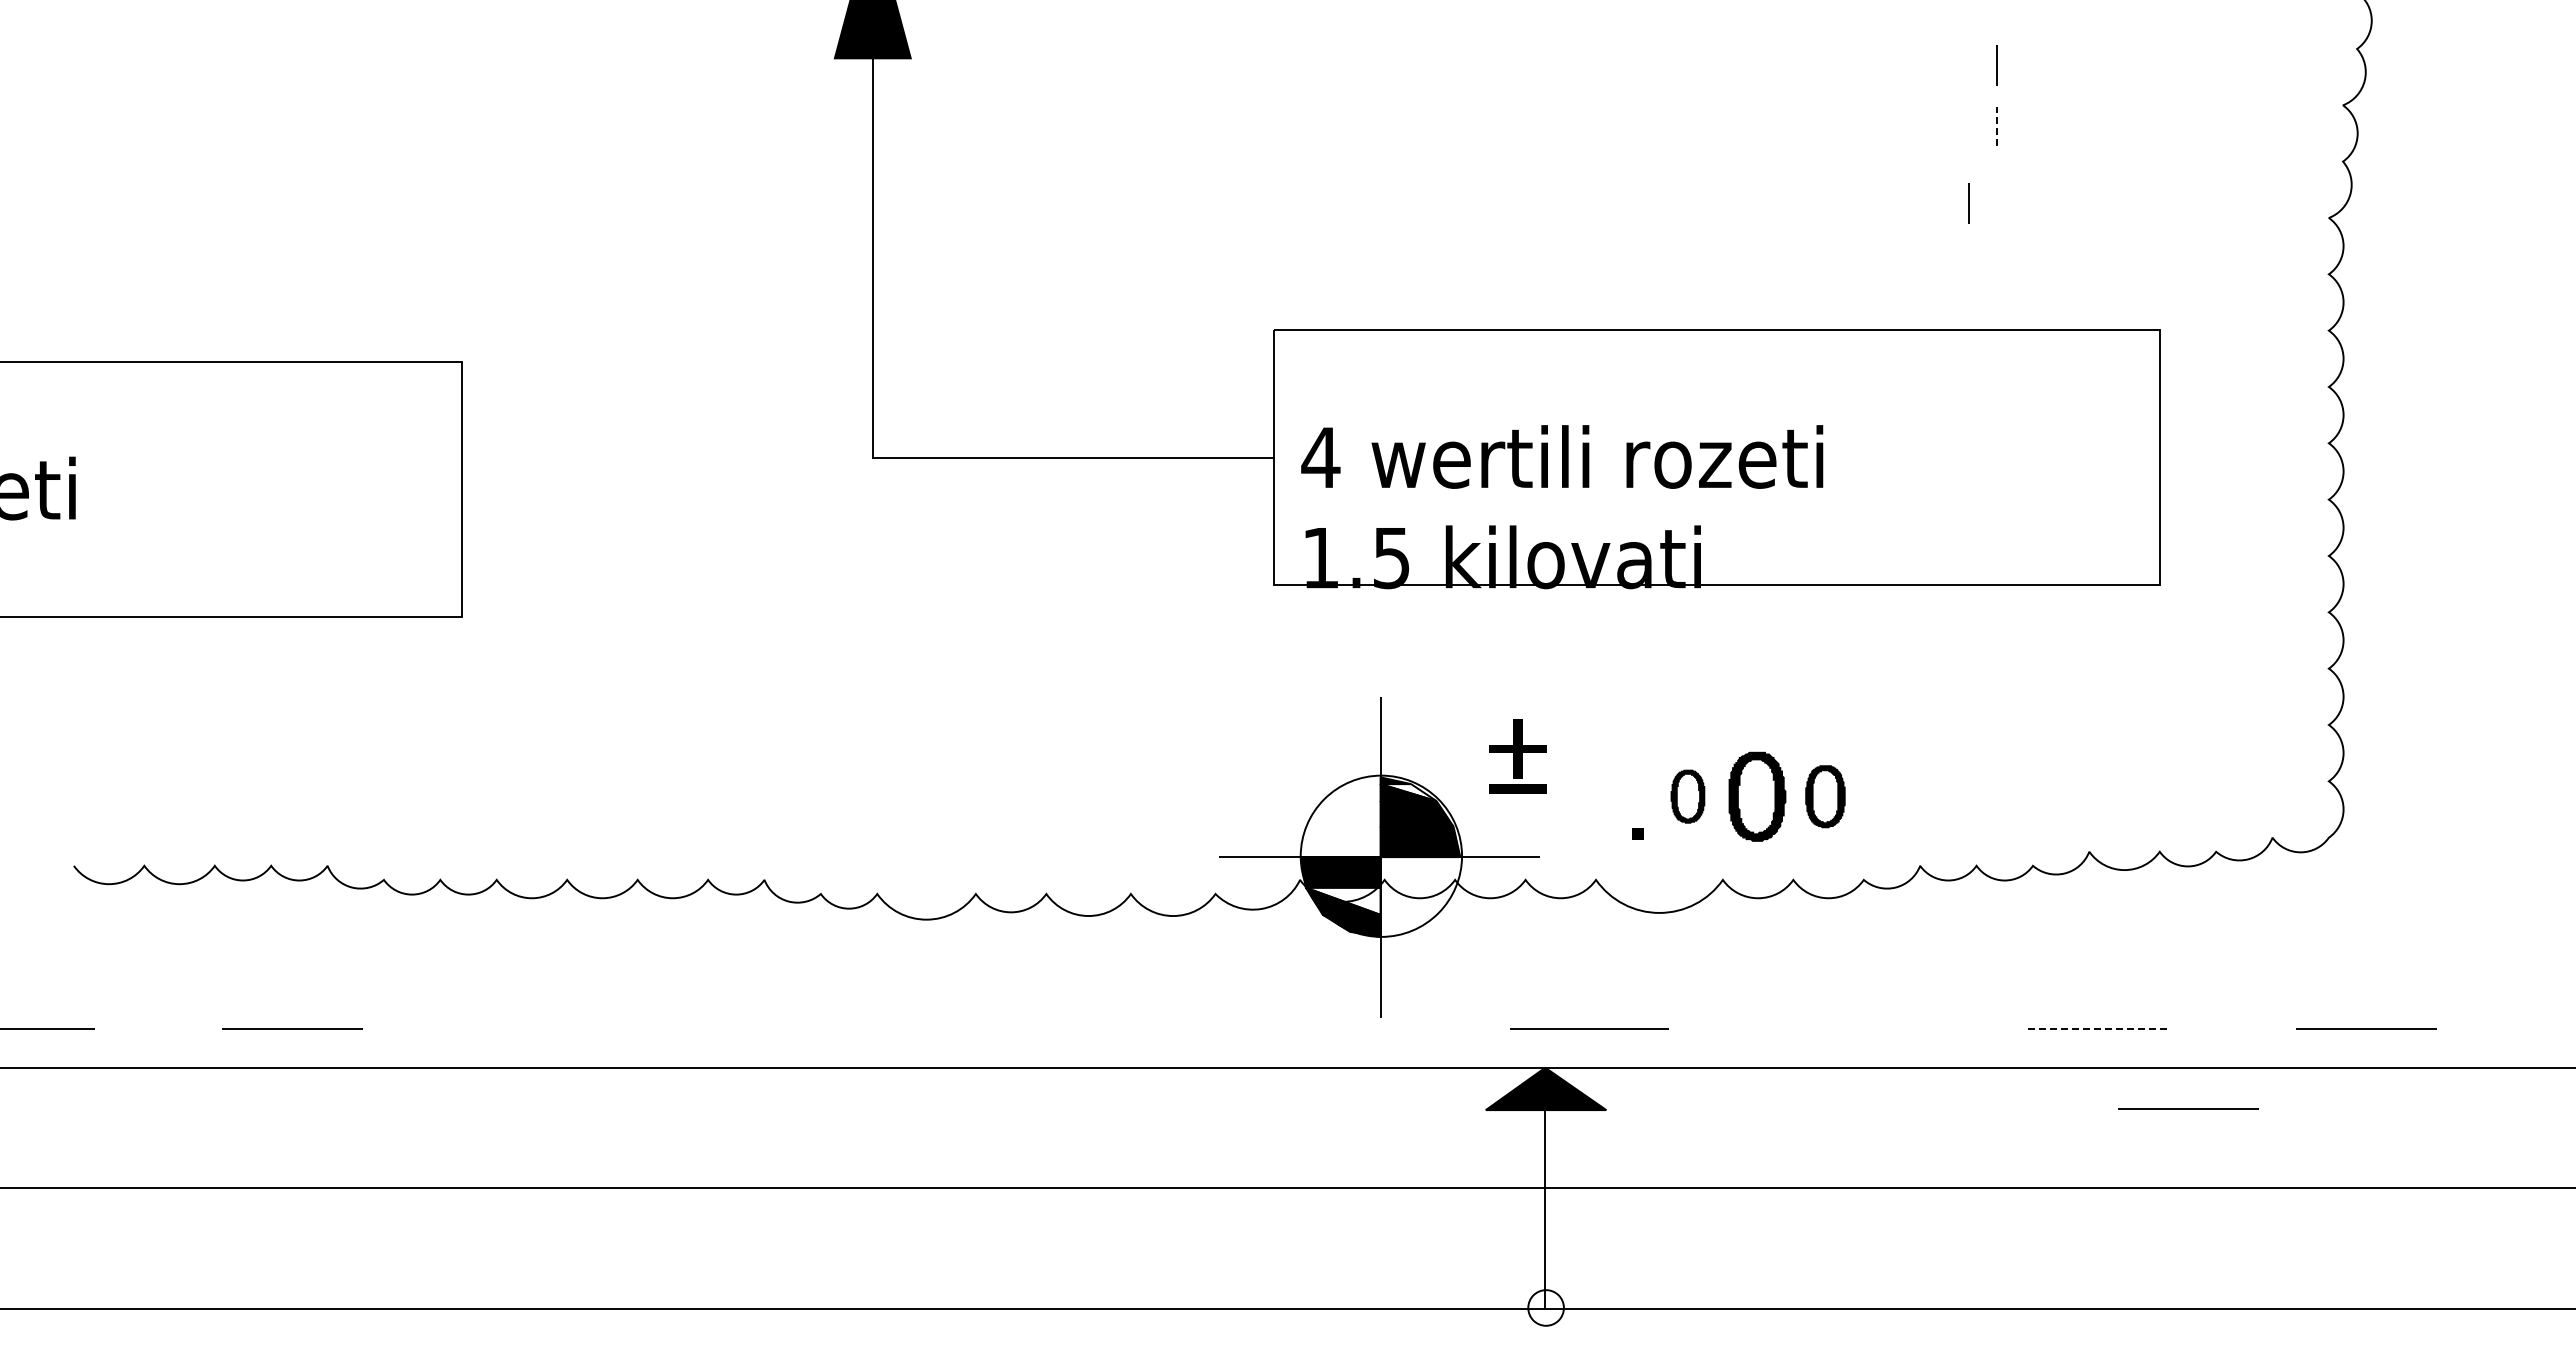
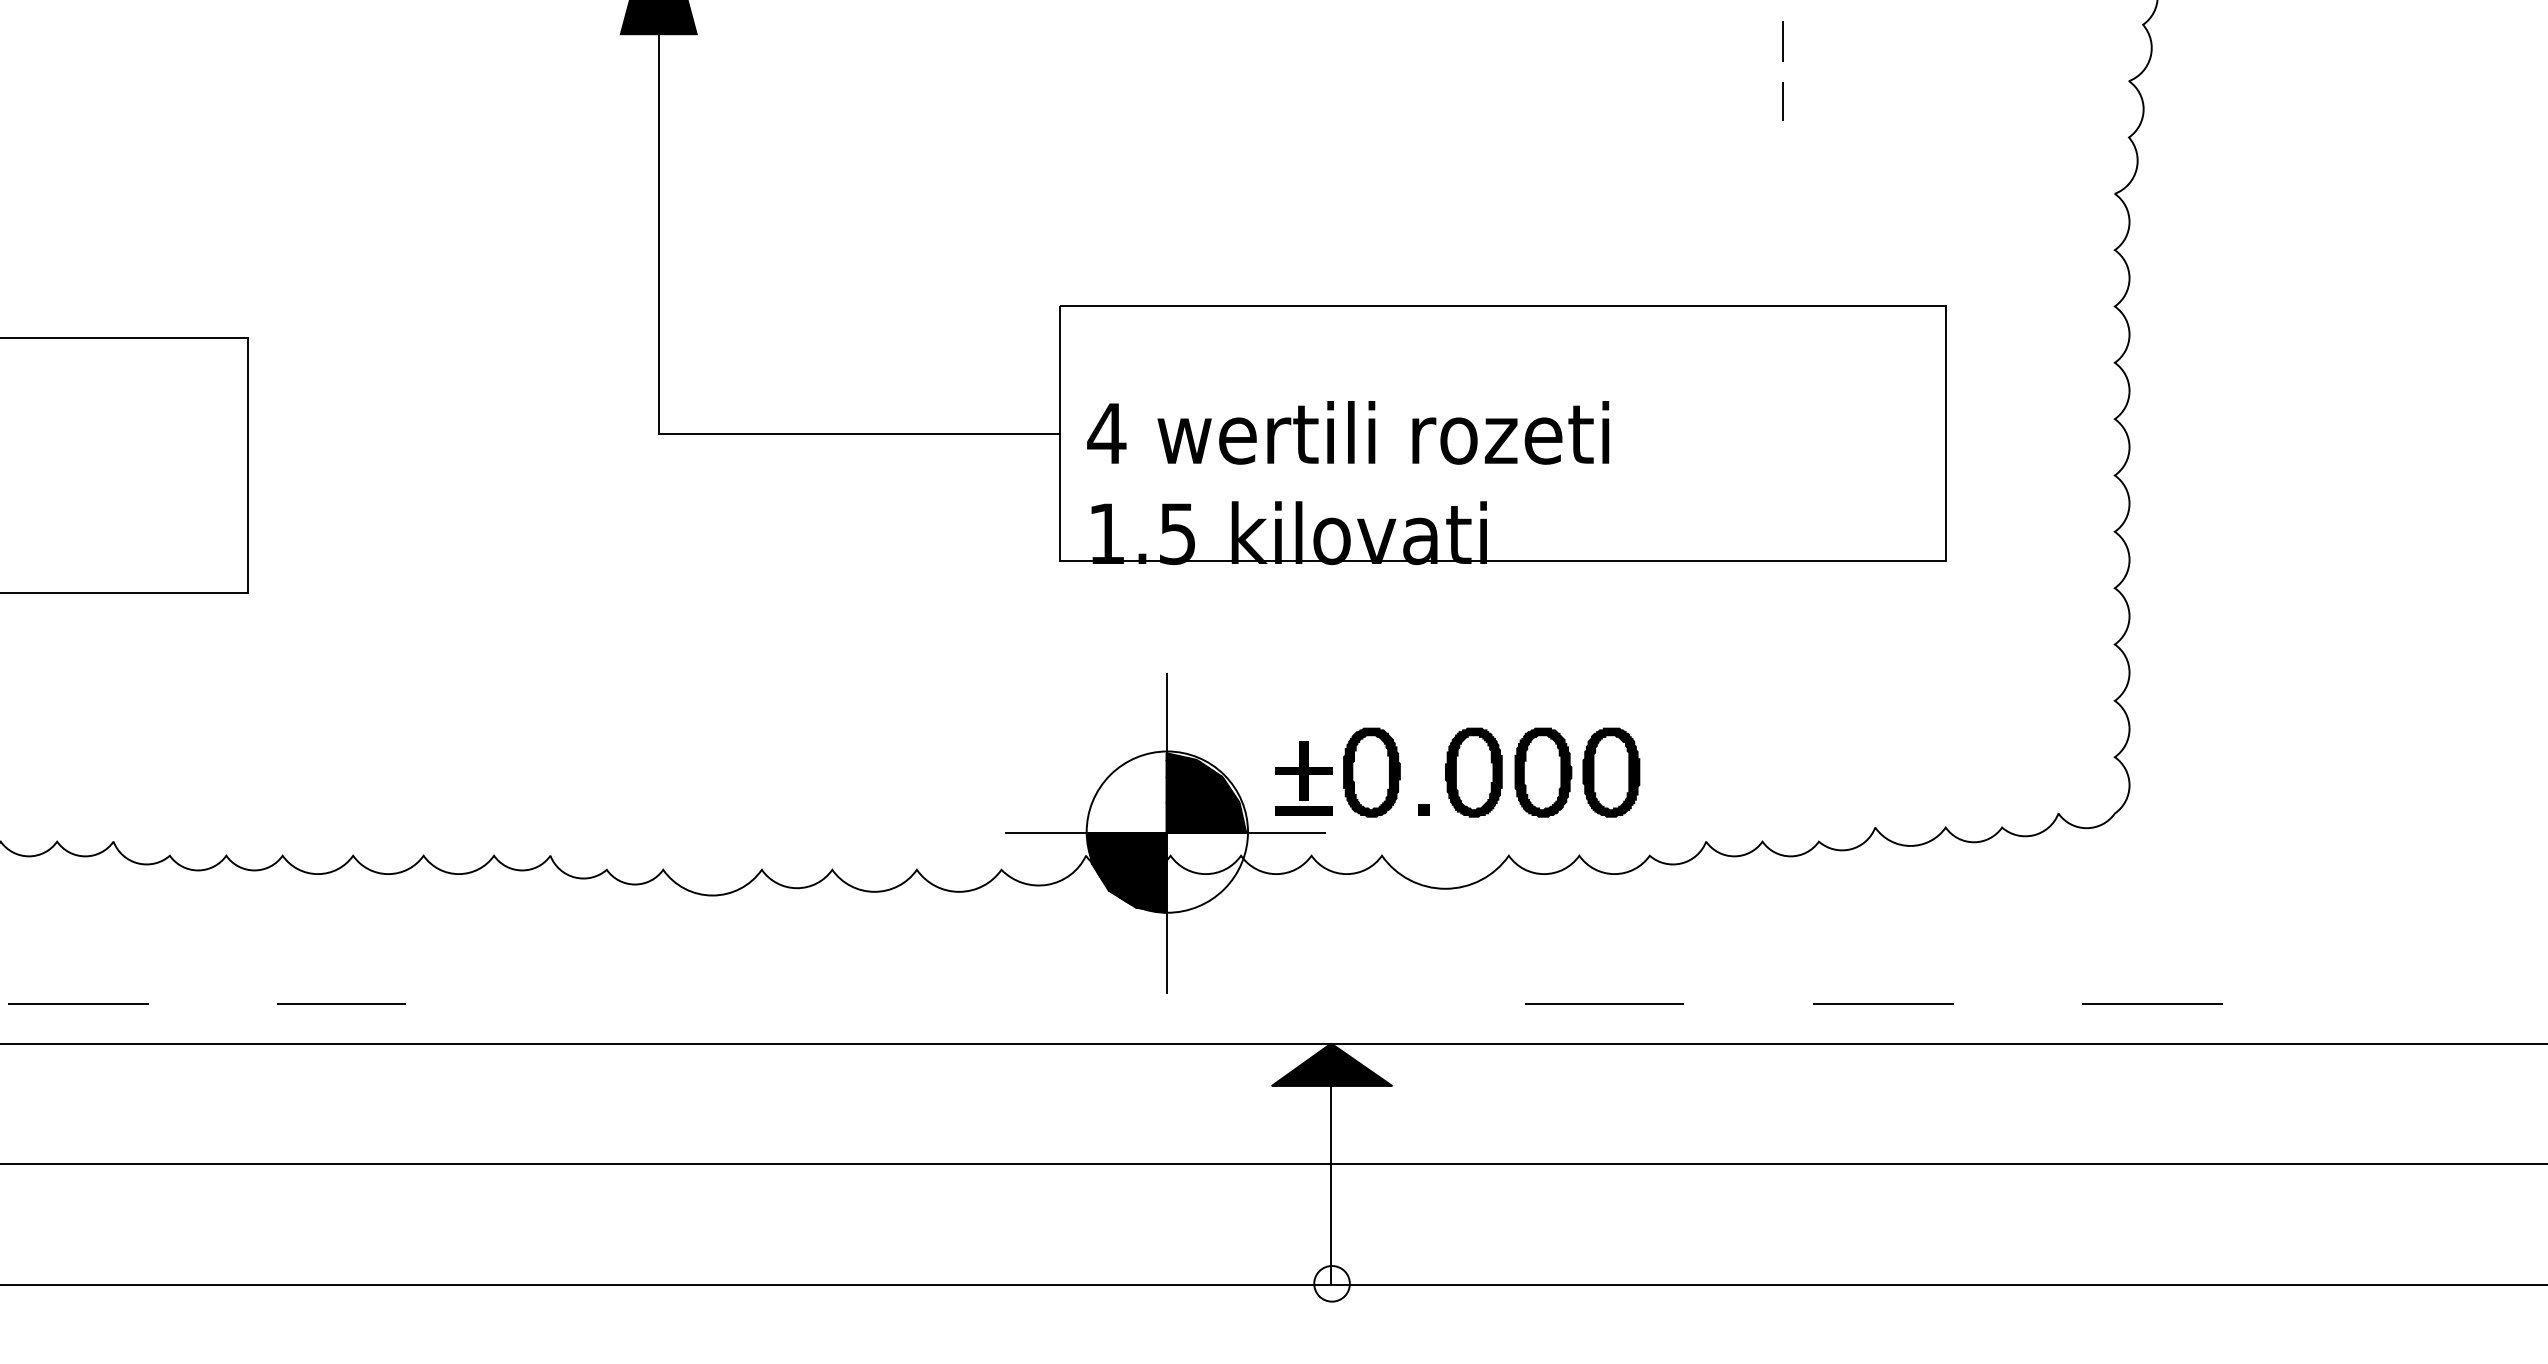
line: (1996, 126) -> (1782, 102), dashed -> solid
line: (1968, 203) -> (1754, 179), removed
part: (1517, 756) -> (1303, 778), moved
fill: (1408, 792) -> (1194, 768), added
part: (1585, 796) -> (1371, 772), added
part: (1687, 796) -> (1473, 772), size x1.67
part: (1825, 796) -> (1611, 772), size x1.43
fill: (1342, 900) -> (1128, 876), added
line: (555, 1028) -> (341, 1004), added
line: (1589, 1028) -> (1604, 1004), moved
line: (2098, 1028) -> (1884, 1004), dashed -> solid
line: (2188, 1108) -> (1974, 1084), removed

